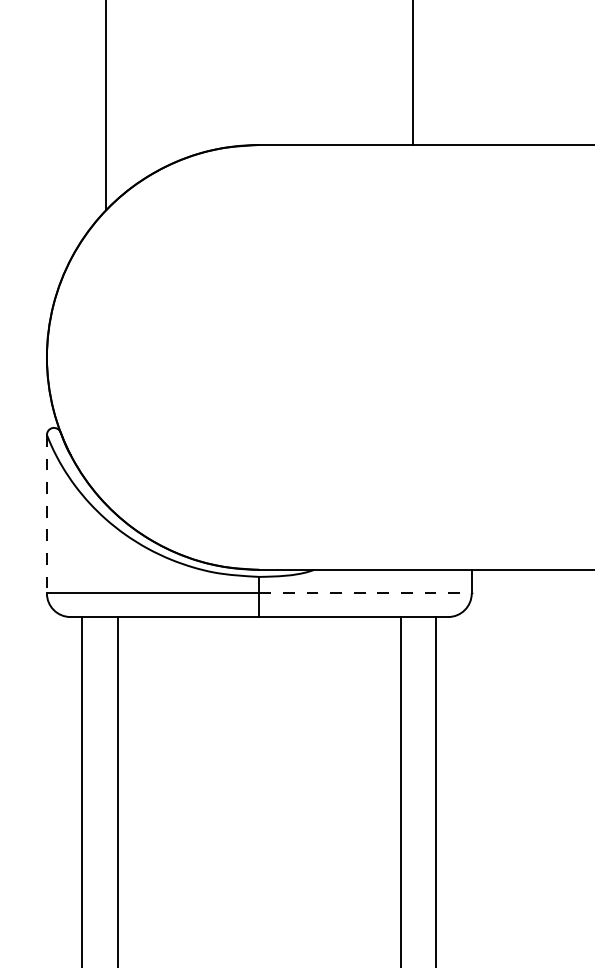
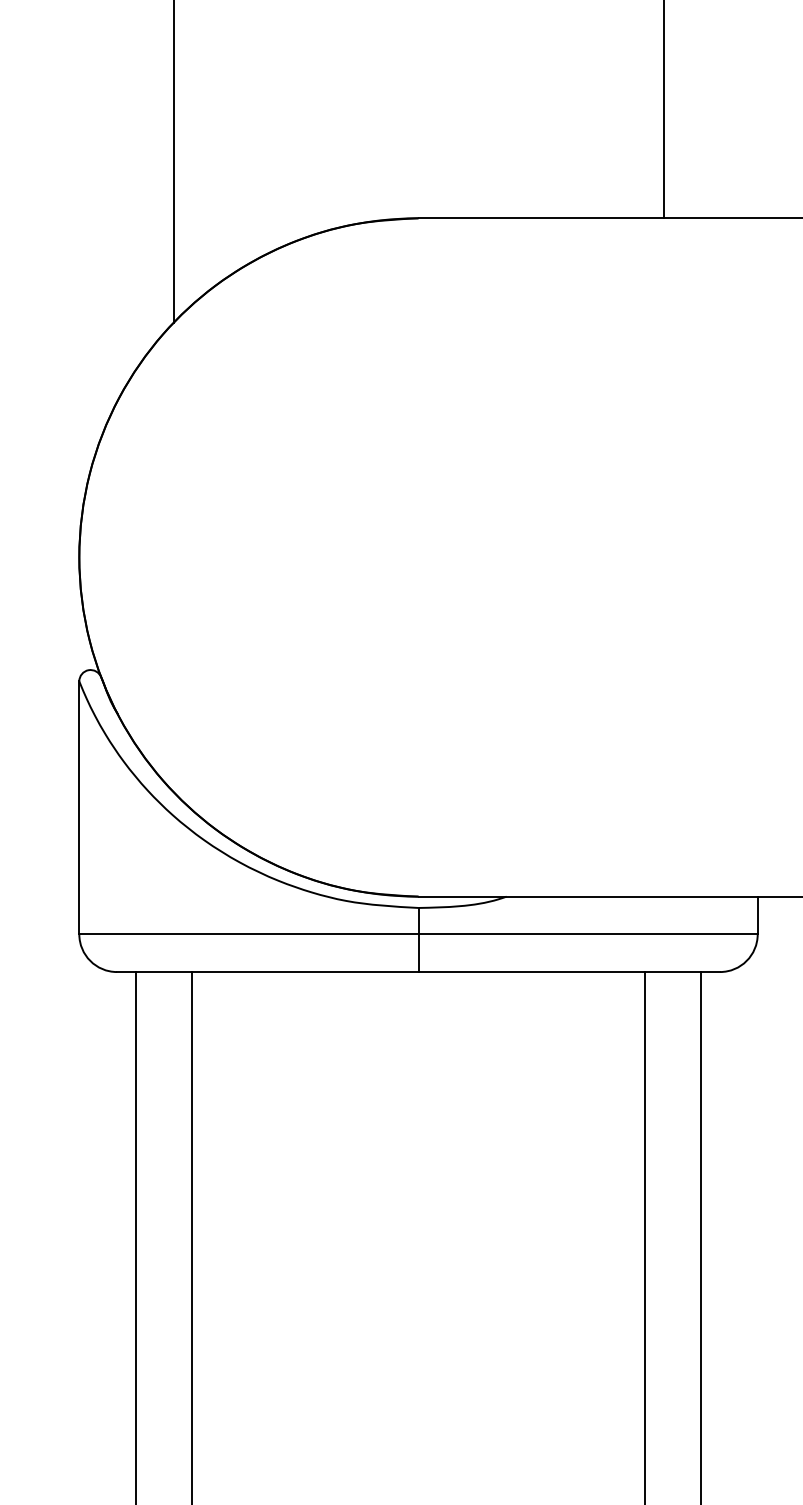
line: (46, 514) -> (78, 808), dashed -> solid
line: (366, 593) -> (589, 934), dashed -> solid

